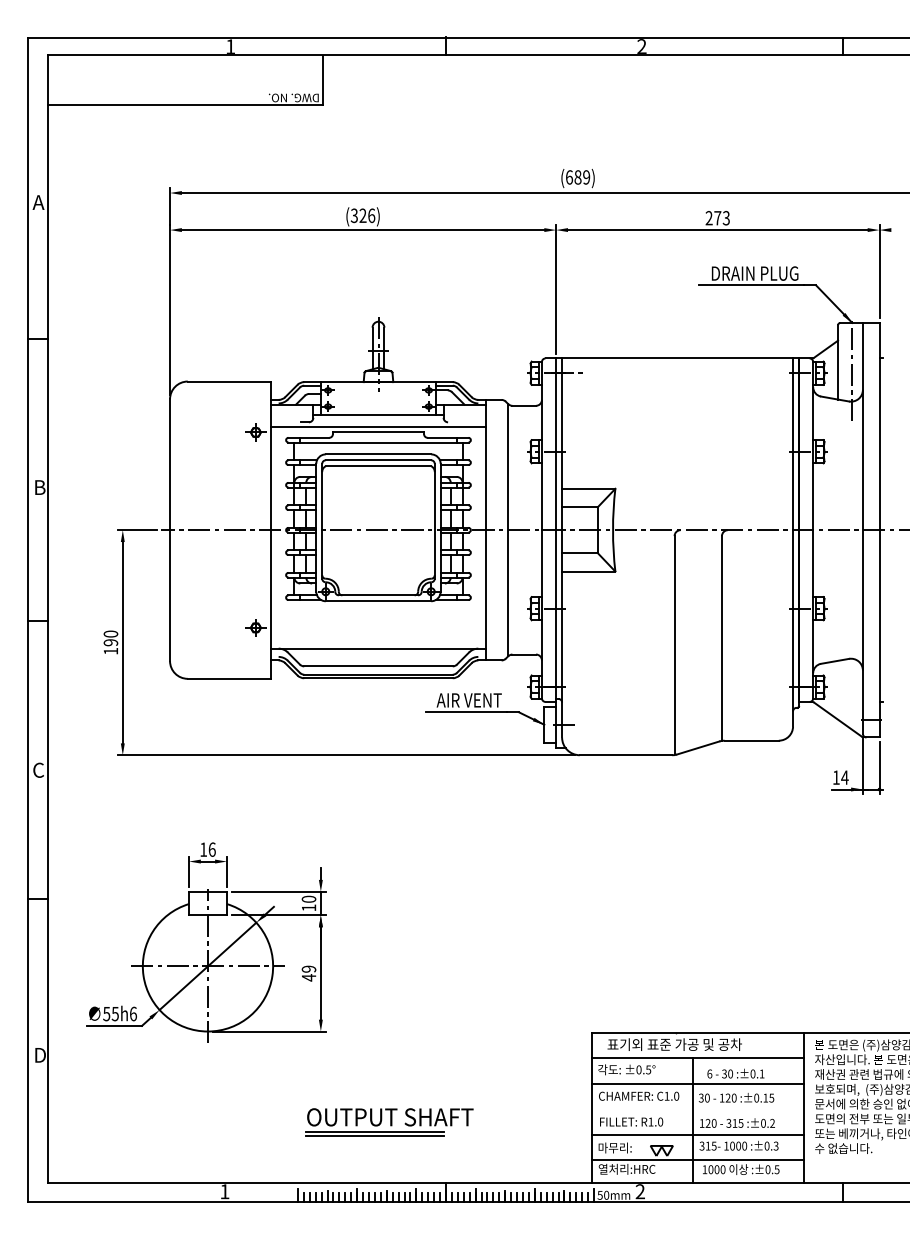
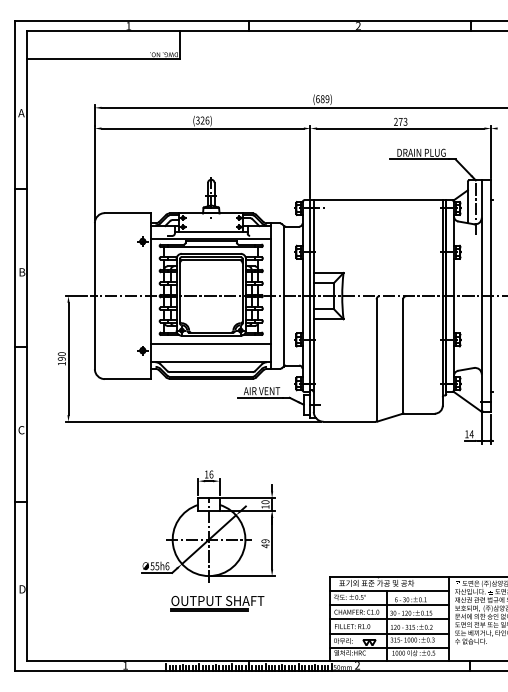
line: (378, 616) -> (211, 344), added
part: (206, 942) -> (208, 526), moved
line: (697, 1109) -> (389, 619), added
part: (389, 1121) -> (217, 603), moved

